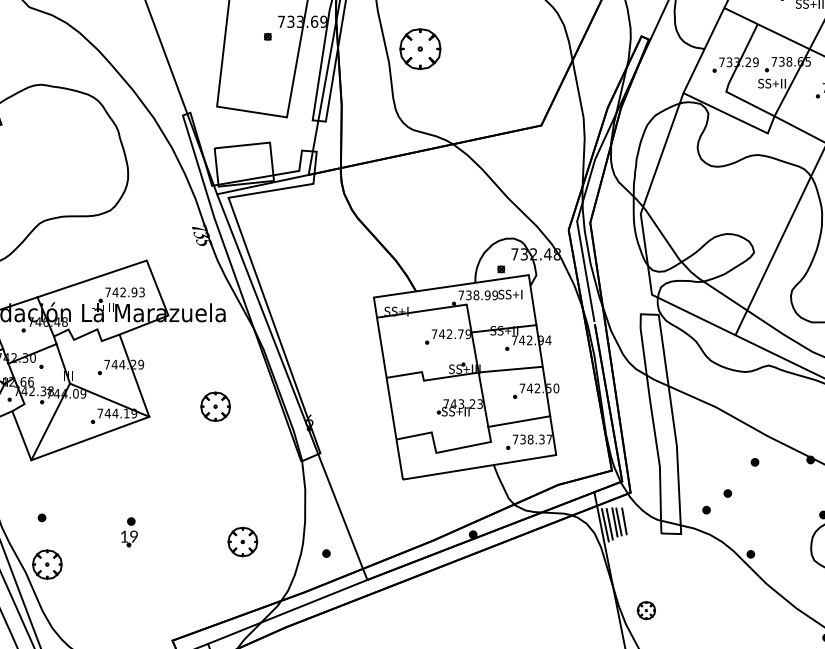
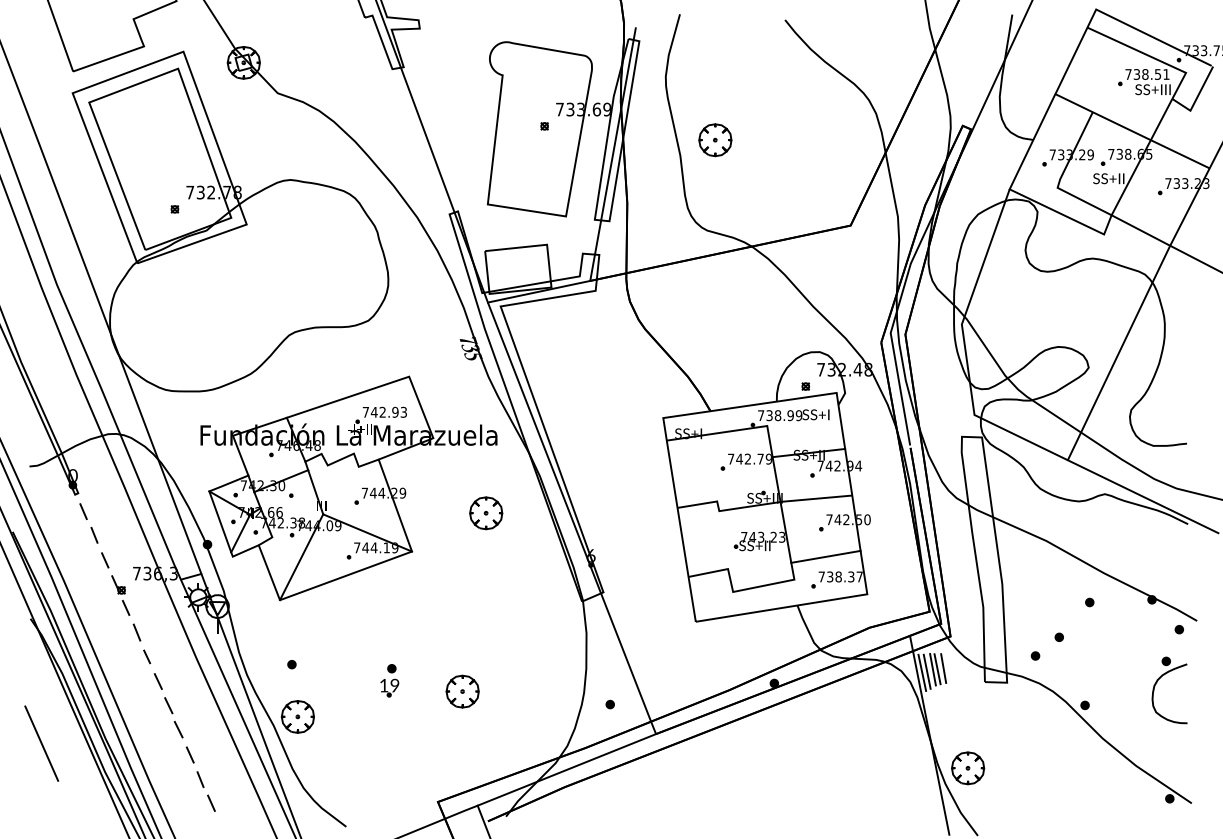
part: (420, 49) -> (715, 140), size x0.71
part: (215, 406) -> (486, 513), moved
part: (242, 541) -> (462, 691), moved
part: (646, 610) -> (968, 768), size x1.67

